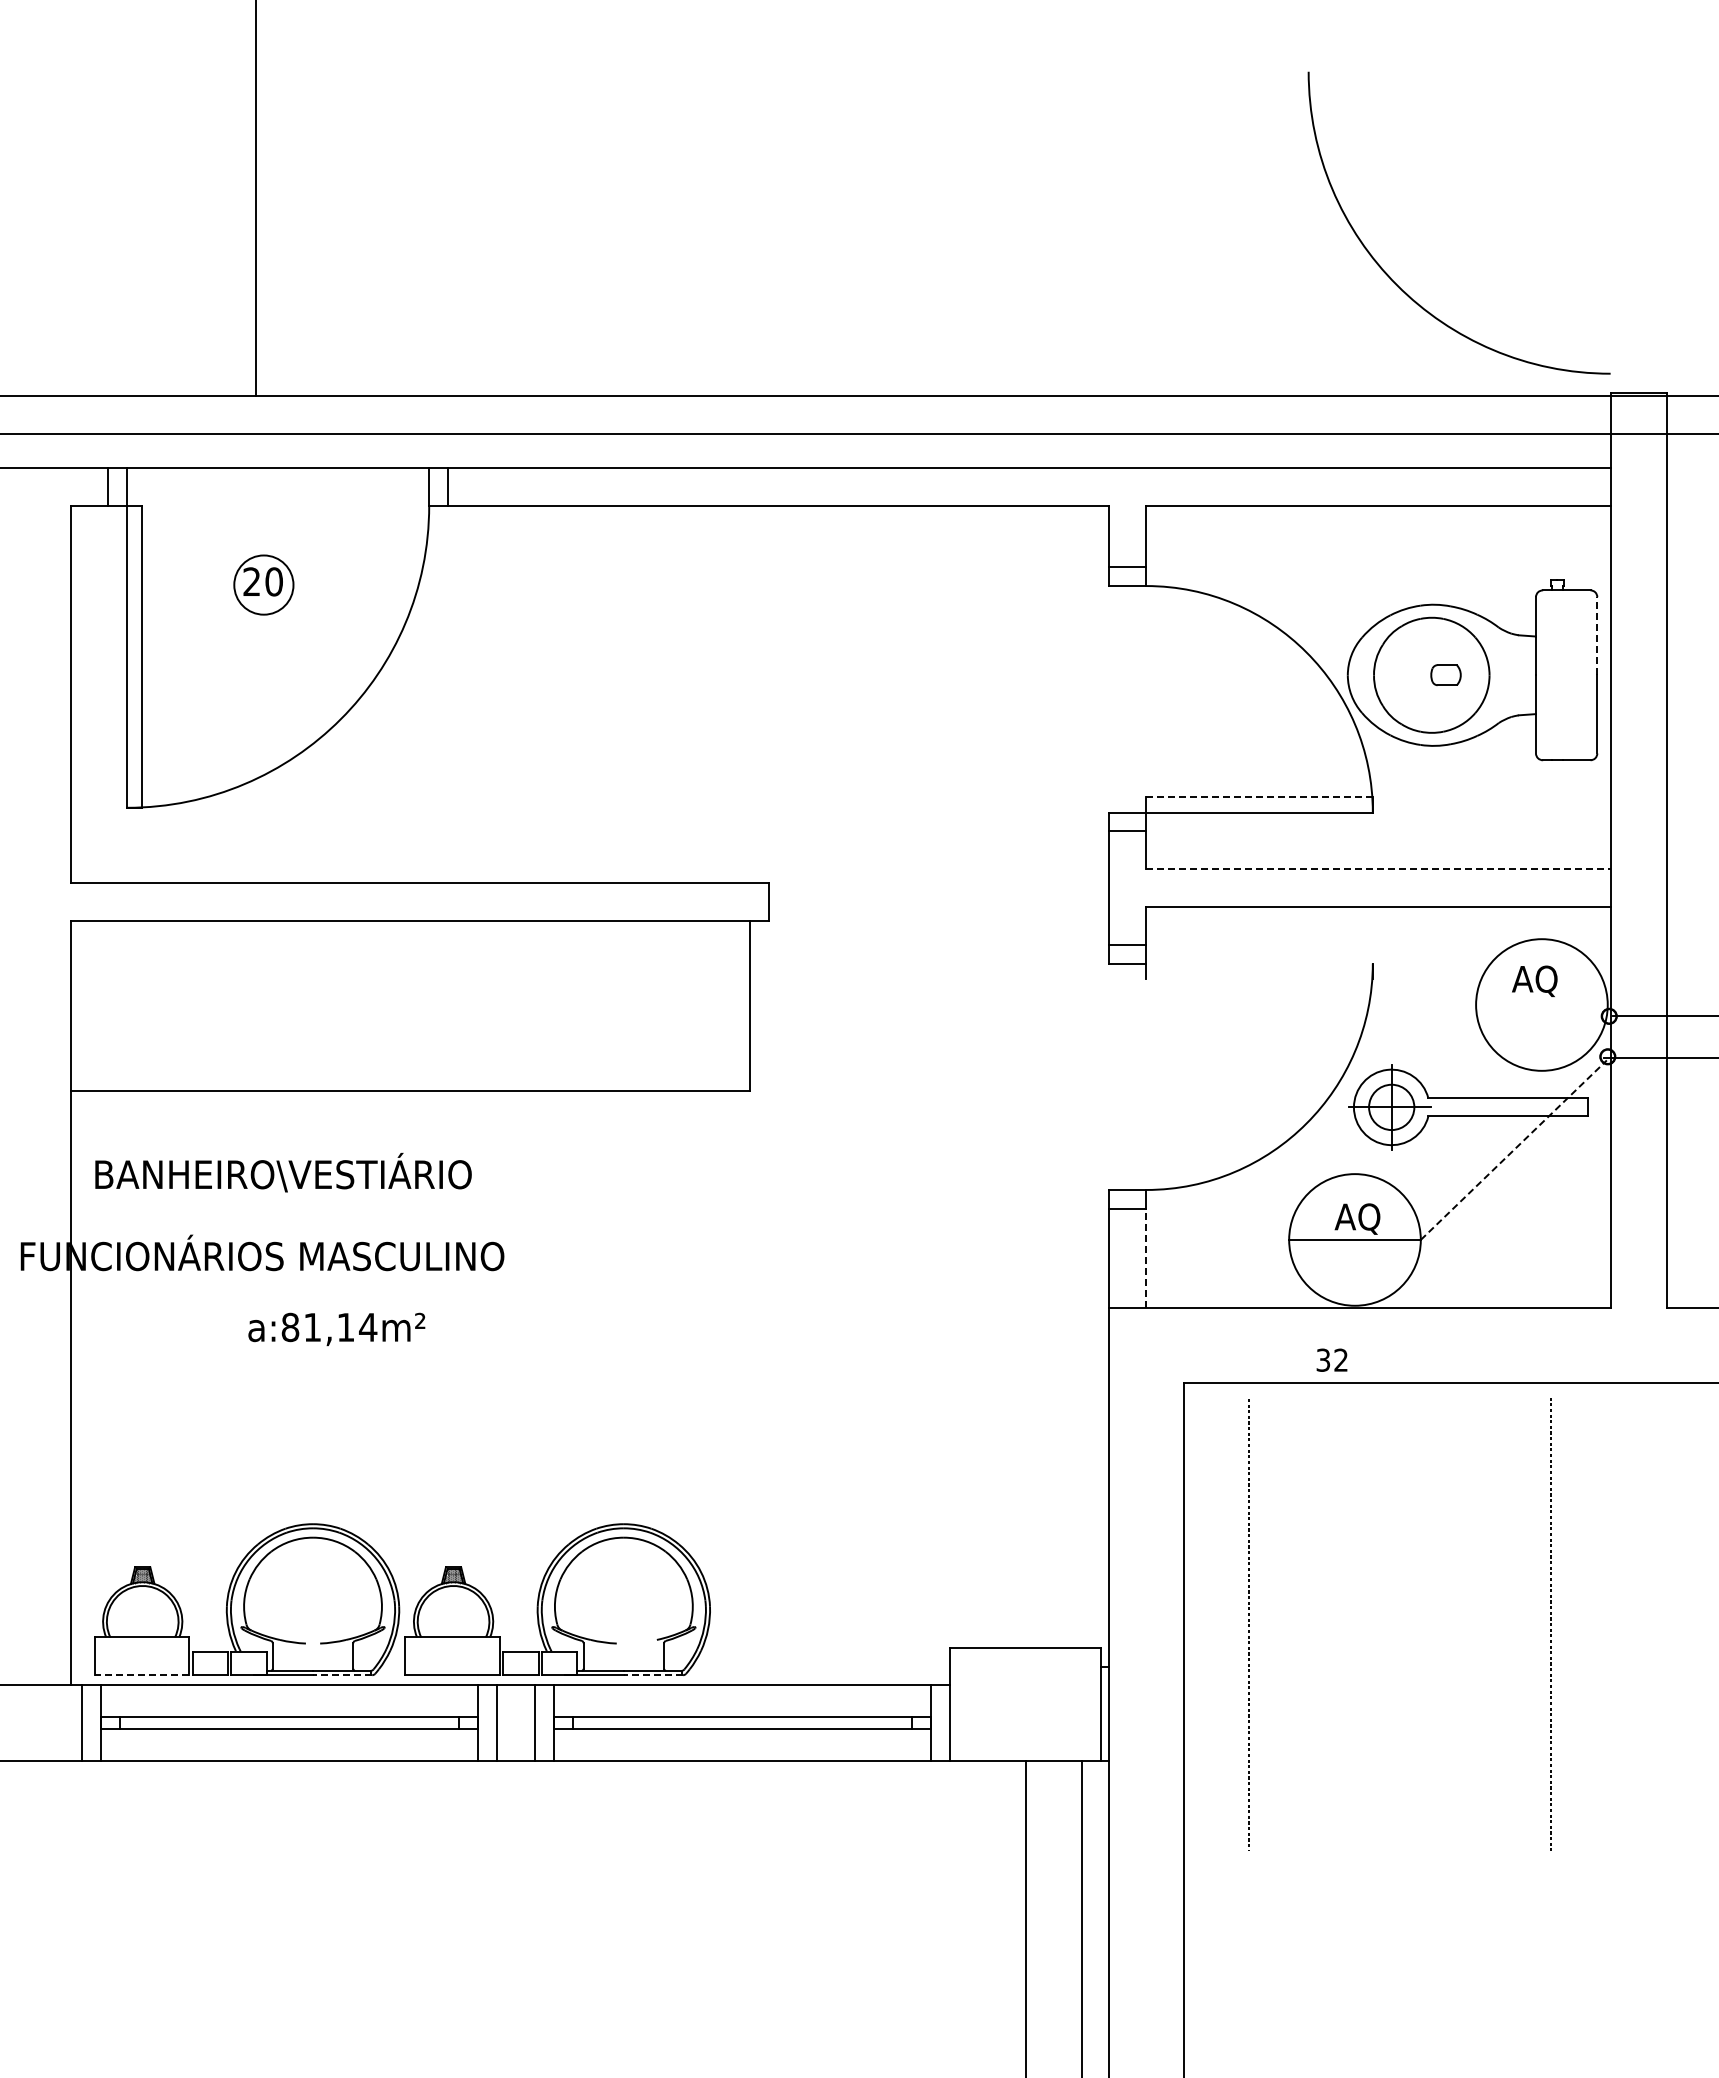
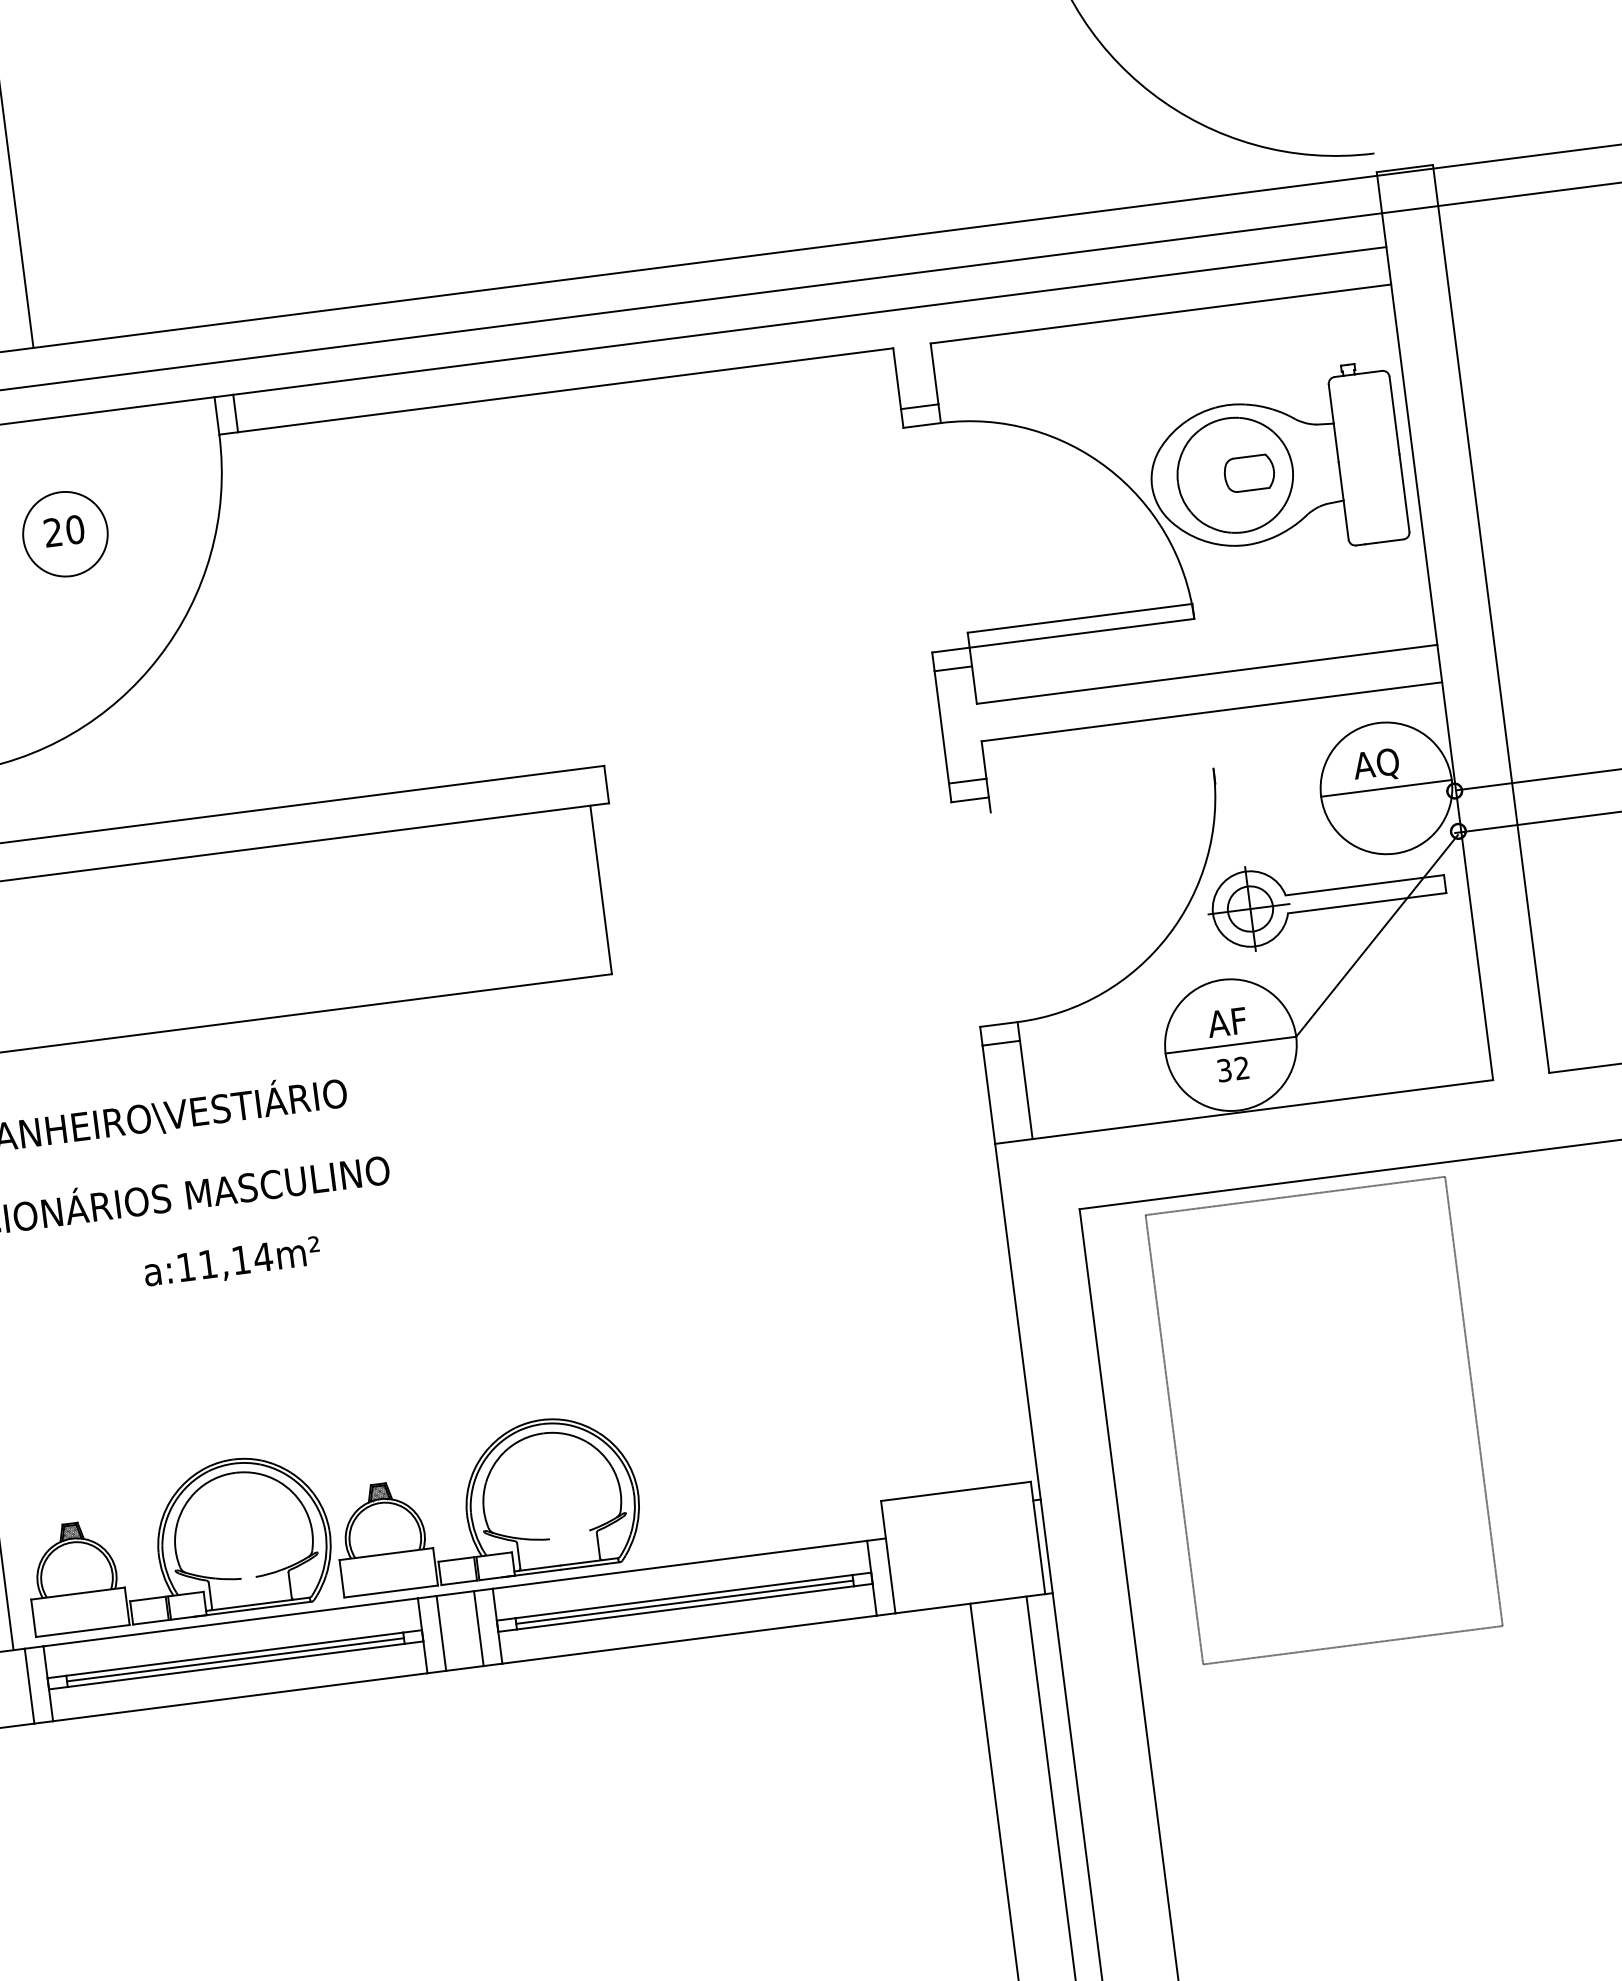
circle: (263, 584) -> (64, 533), size x1.43
line: (1597, 635) -> (1394, 414), dashed -> solid
part: (1445, 674) -> (1248, 472), size x1.67
line: (1260, 797) -> (1080, 618), dashed -> solid
line: (1378, 869) -> (1207, 674), dashed -> solid
line: (1541, 1005) -> (1386, 788), added
line: (1514, 1149) -> (1377, 935), dashed -> solid
text: (1369, 1218) -> (1242, 1022), AQ -> AF
line: (1146, 1258) -> (1026, 1090), dashed -> solid
text: (290, 1327) -> (186, 1267), a:81,14m² -> a:11,14m²
text: (1331, 1359) -> (1232, 1068), moved
line: (1399, 1397) -> (1295, 1195), added
line: (141, 1675) -> (82, 1631), dashed -> solid
line: (342, 1675) -> (281, 1605), dashed -> solid
line: (653, 1675) -> (590, 1566), dashed -> solid
line: (289, 1723) -> (235, 1660), added
line: (742, 1723) -> (684, 1602), added
line: (1399, 1850) -> (1352, 1645), added

